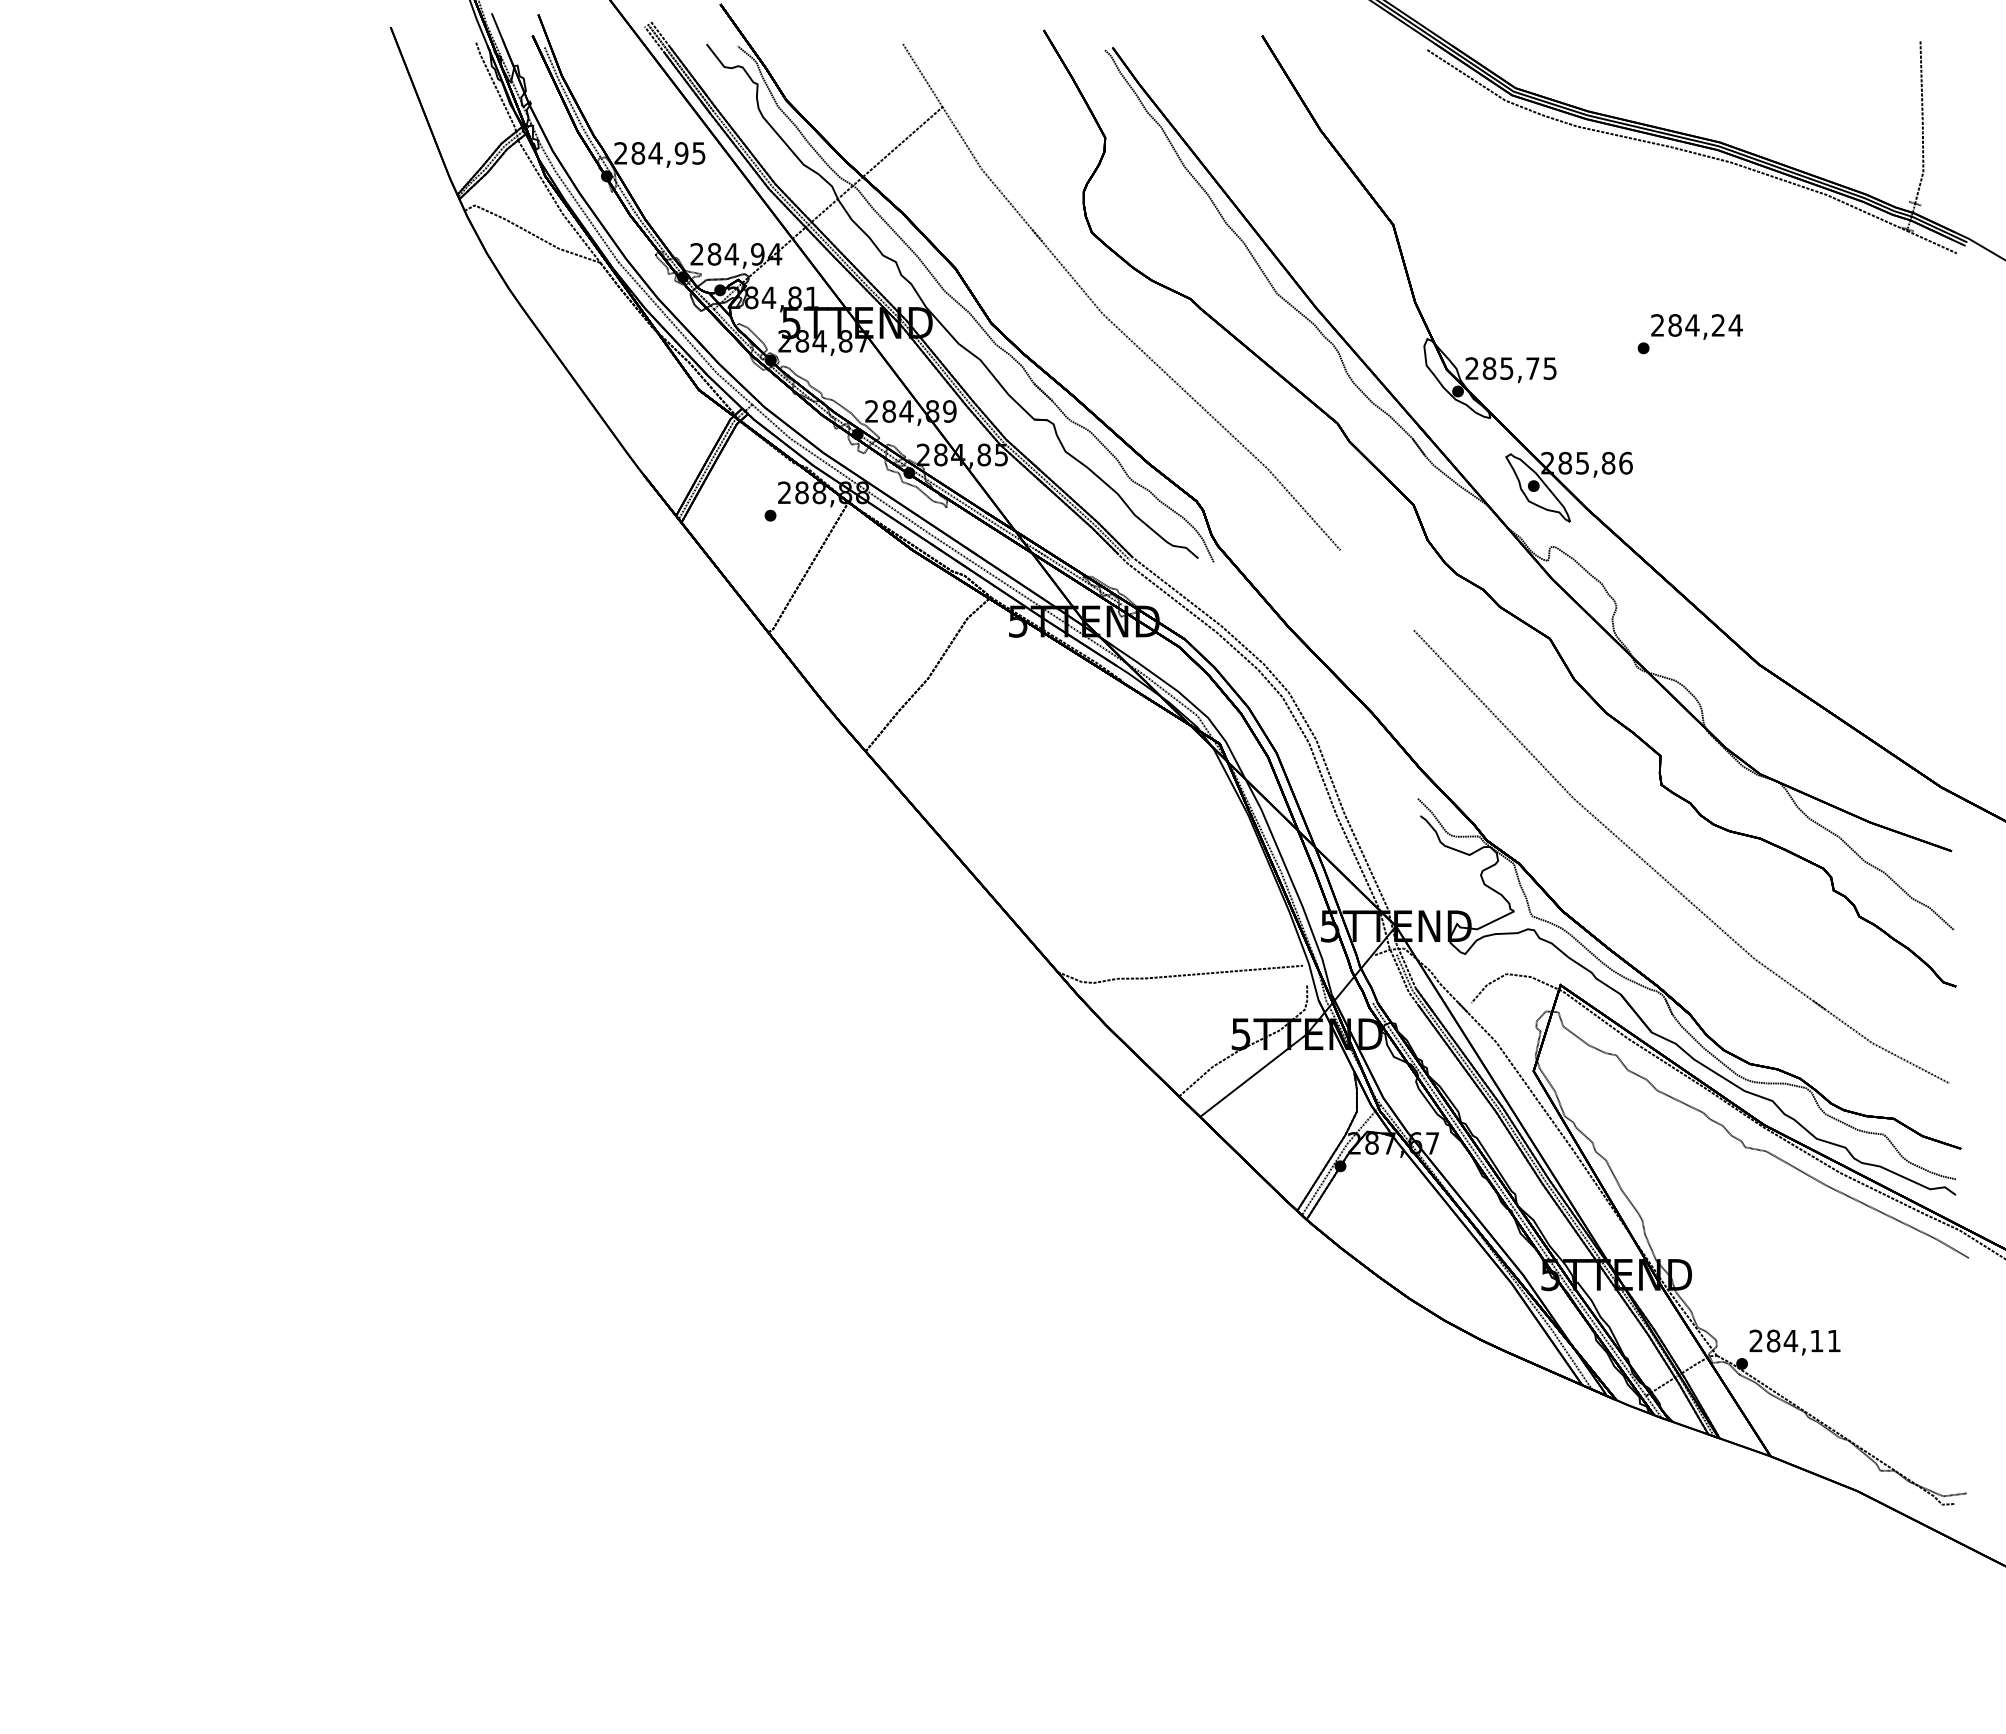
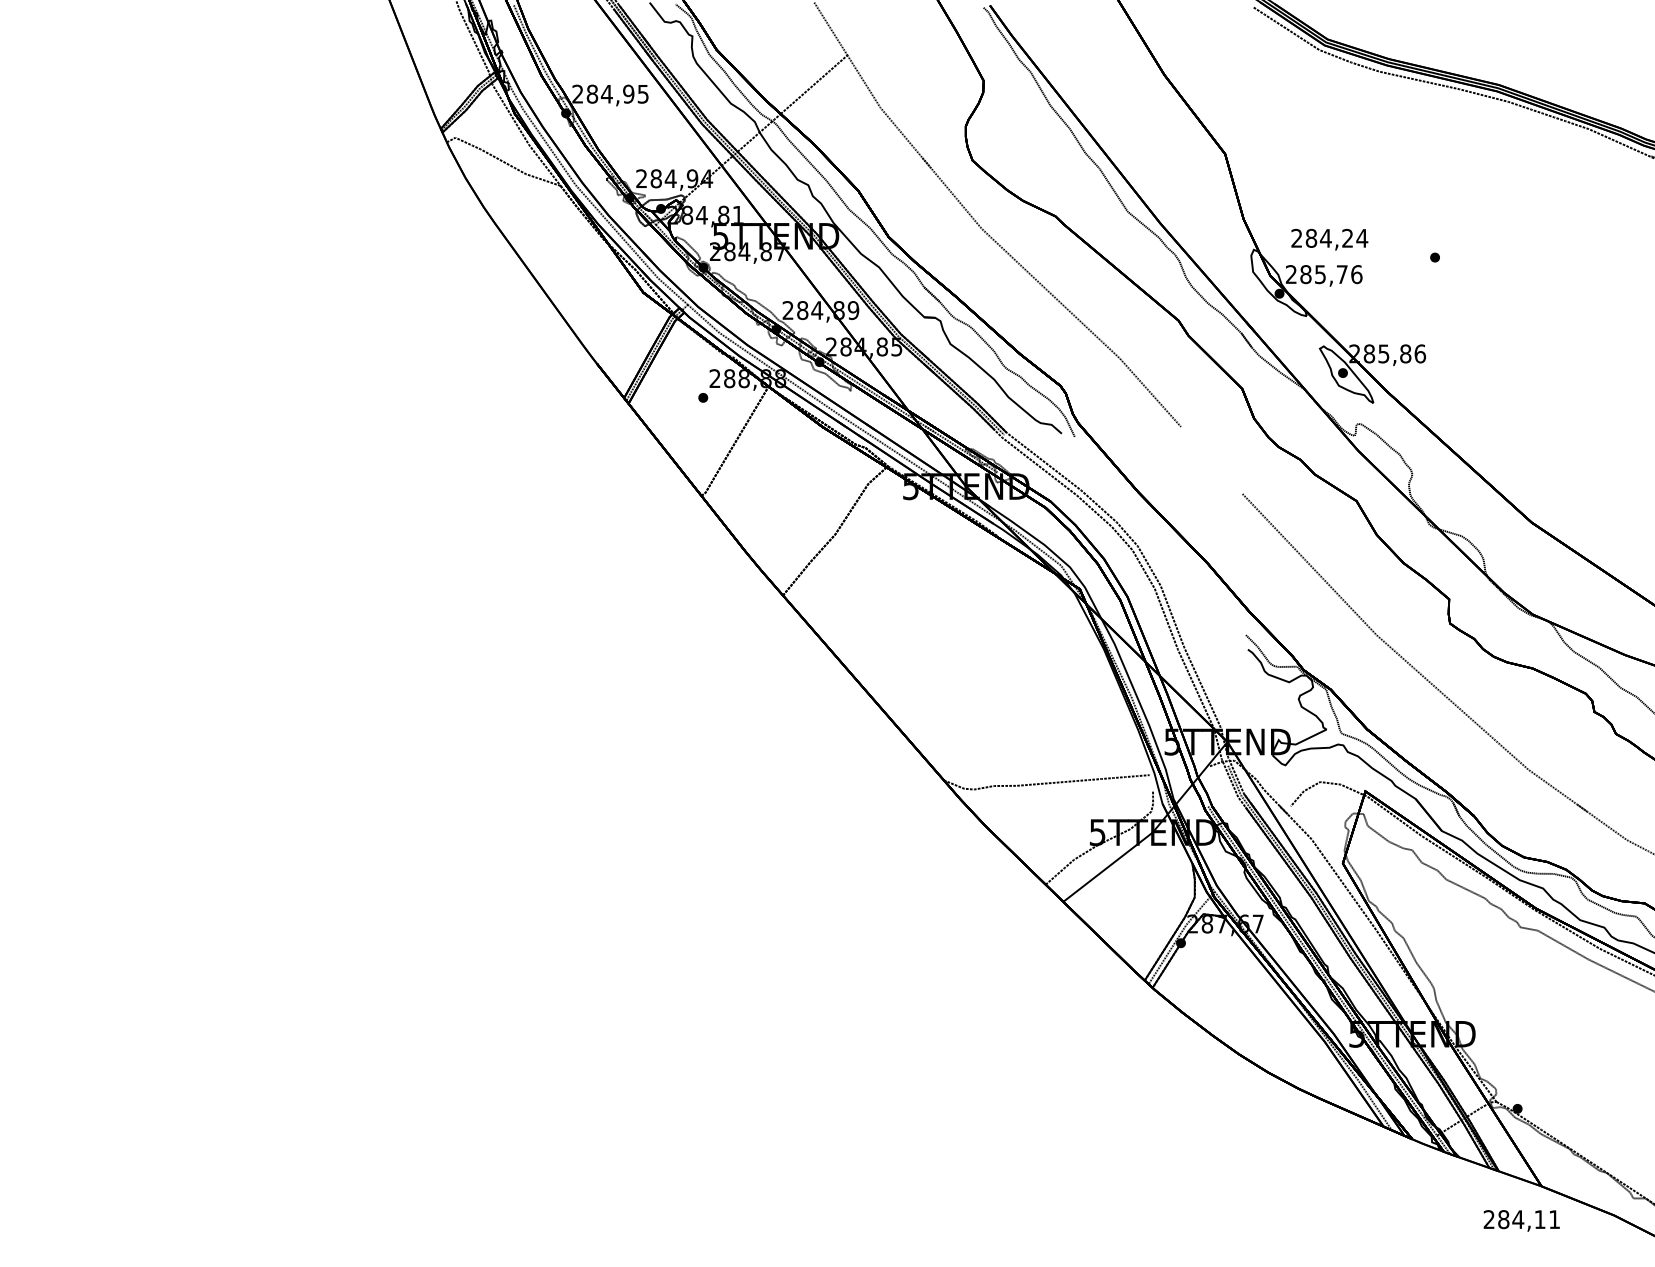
text: (1696, 326) -> (1329, 239), moved
text: (1550, 368) -> (1357, 274), 285,75 -> 285,76
text: (1794, 1342) -> (1521, 1220), moved

